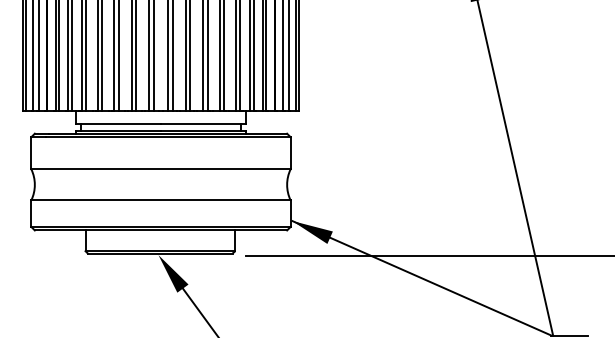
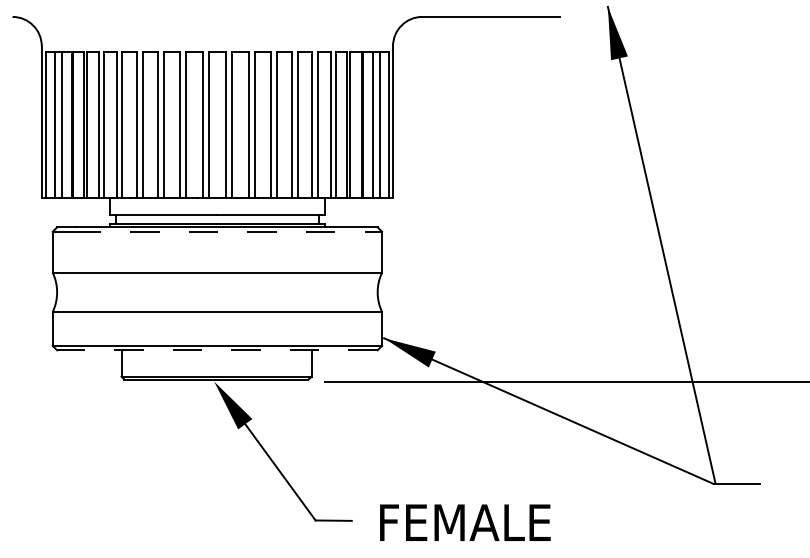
line: (168, 136) -> (227, 231), solid -> dashed
line: (160, 230) -> (216, 350), solid -> dashed

